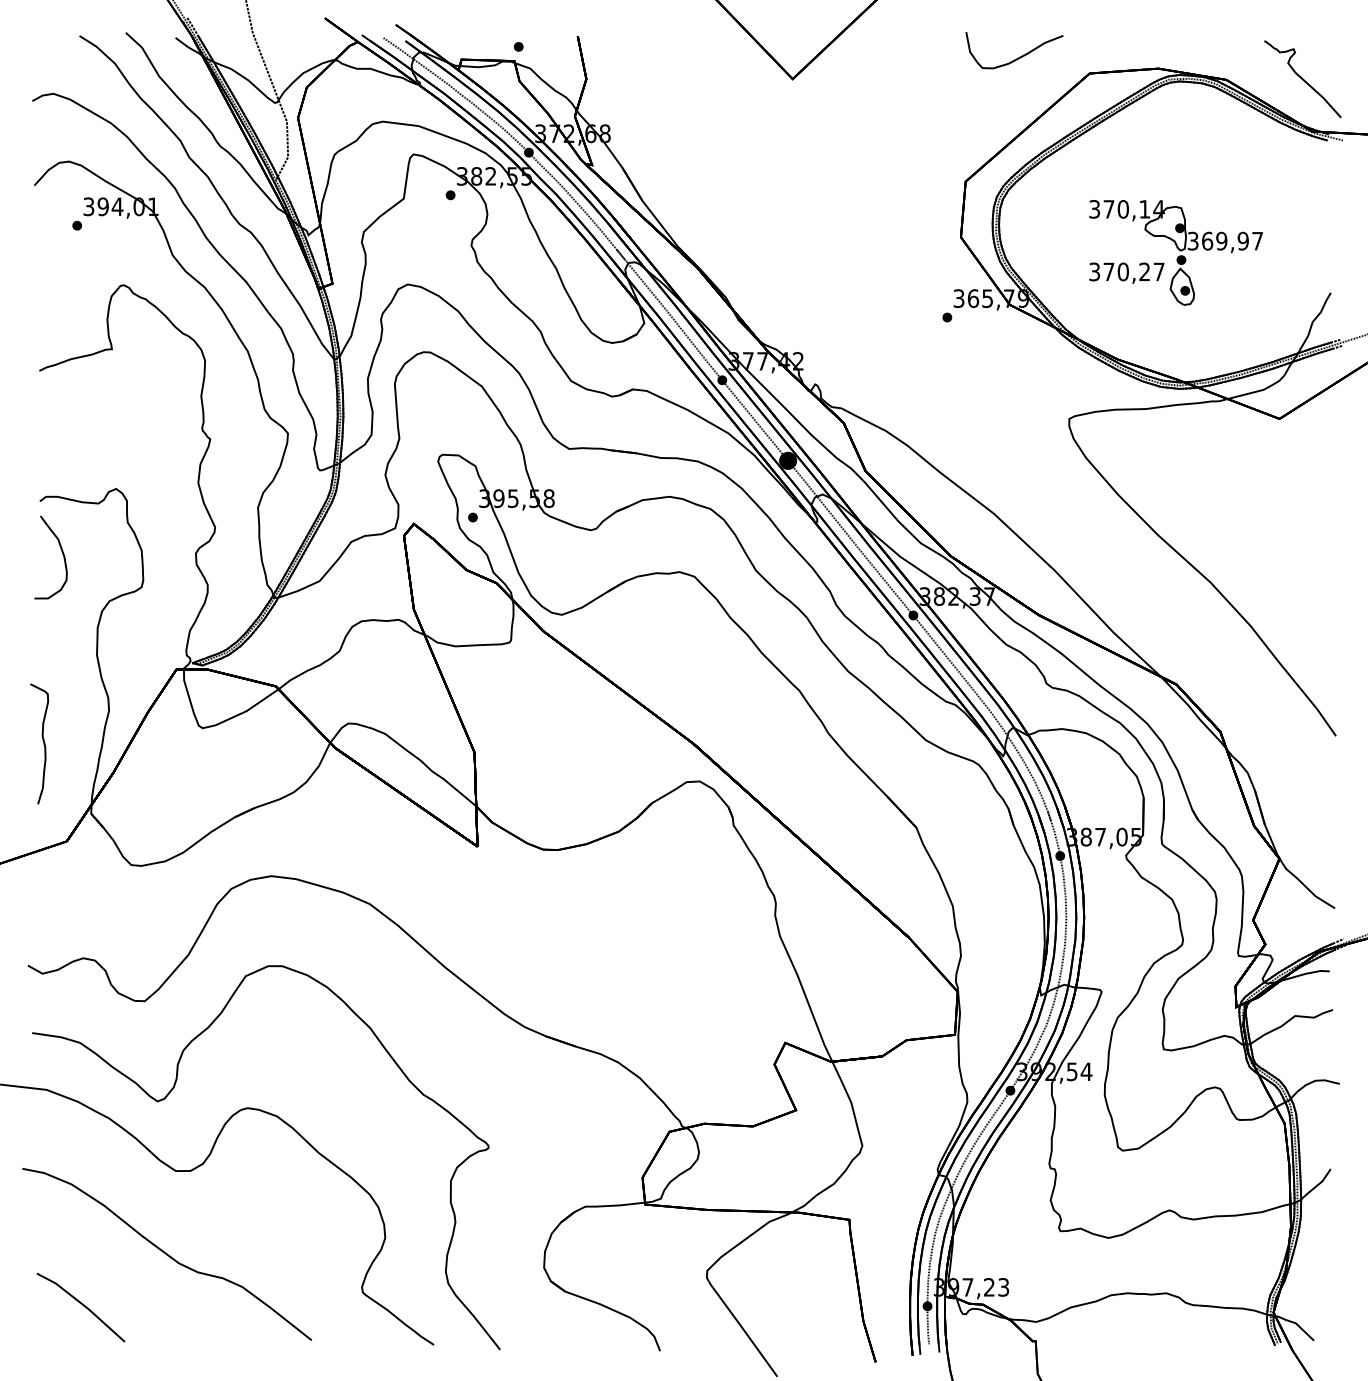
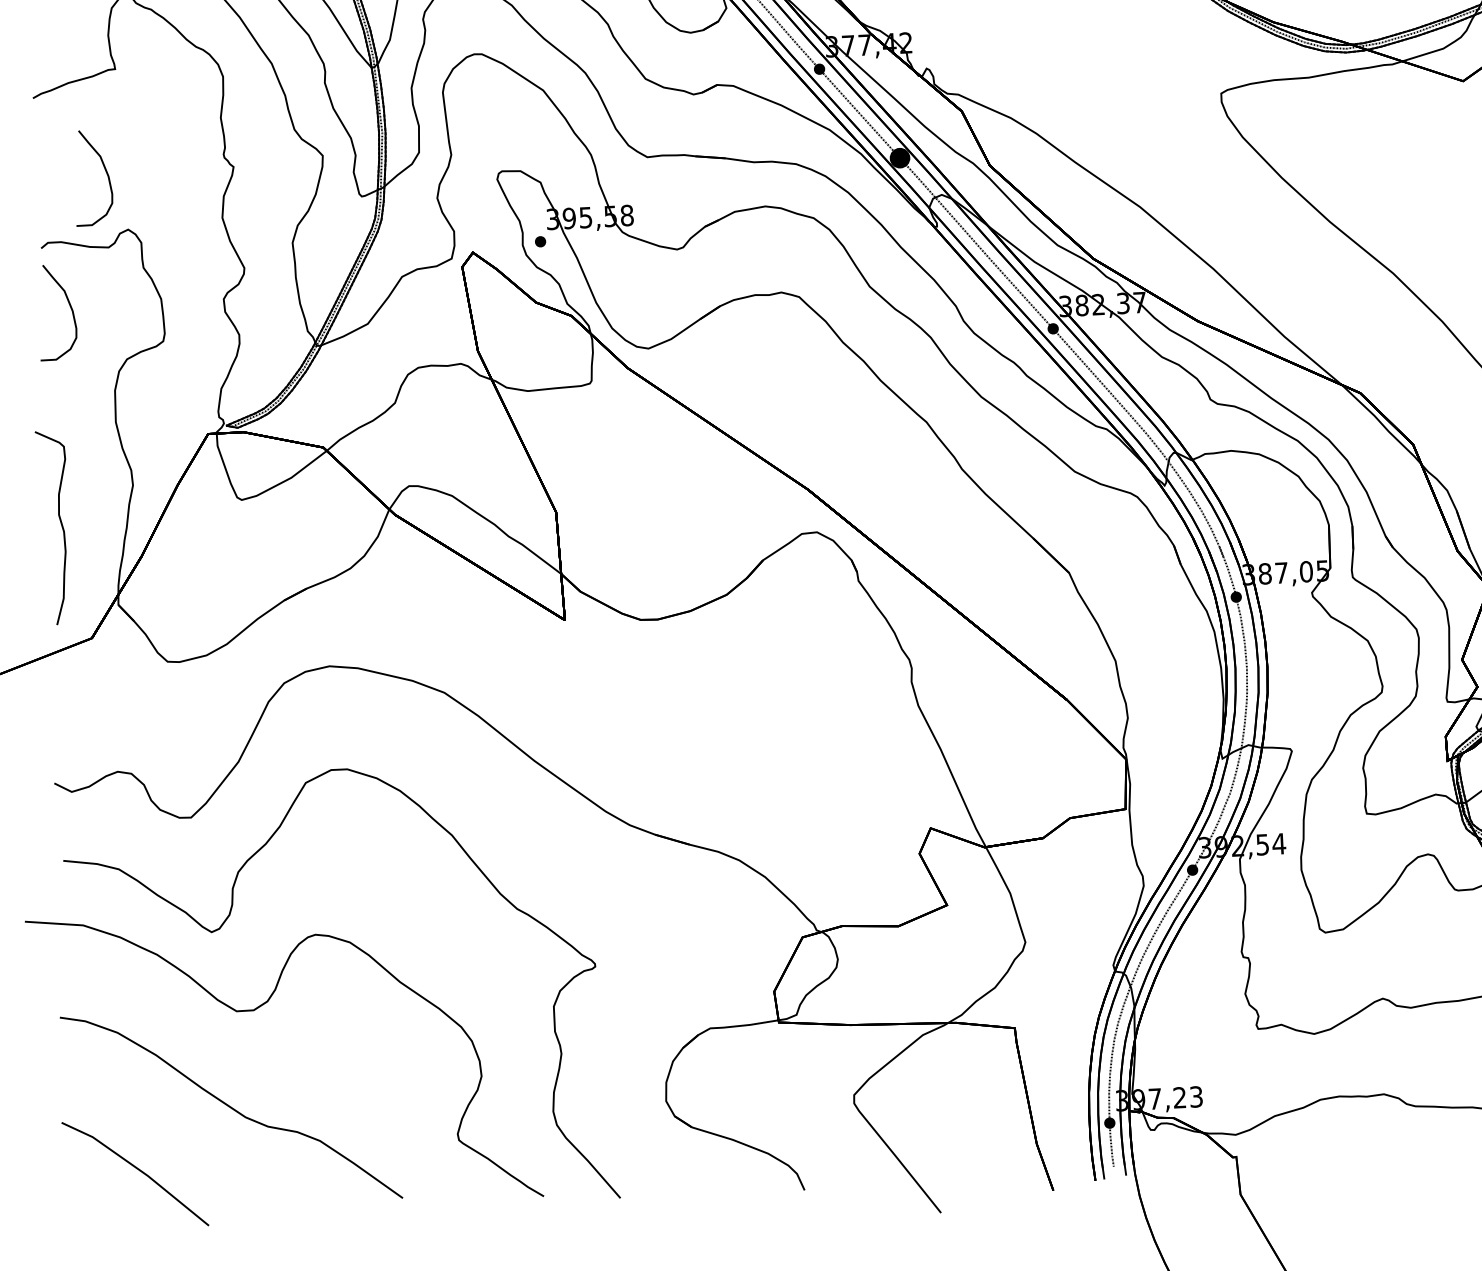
curve: (98, 437) -> (104, 171), added
part: (39, 743) -> (54, 527), size x1.4
part: (80, 1307) -> (134, 1173), size x1.4

